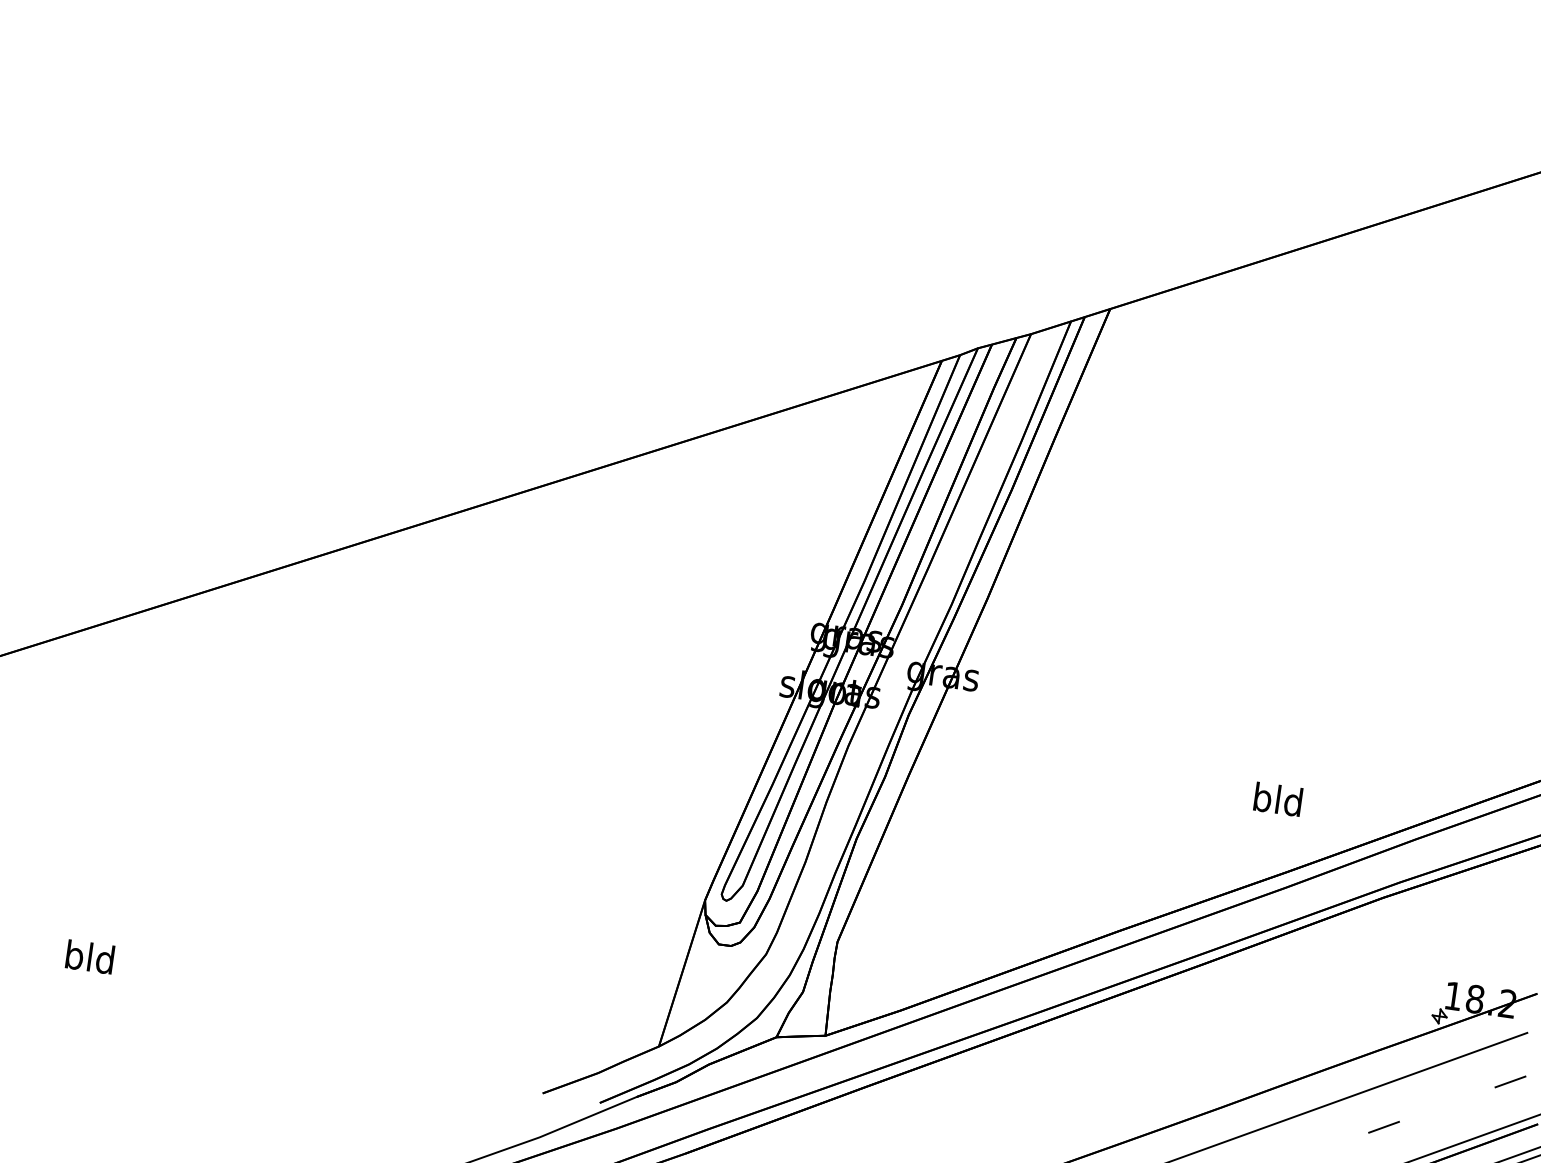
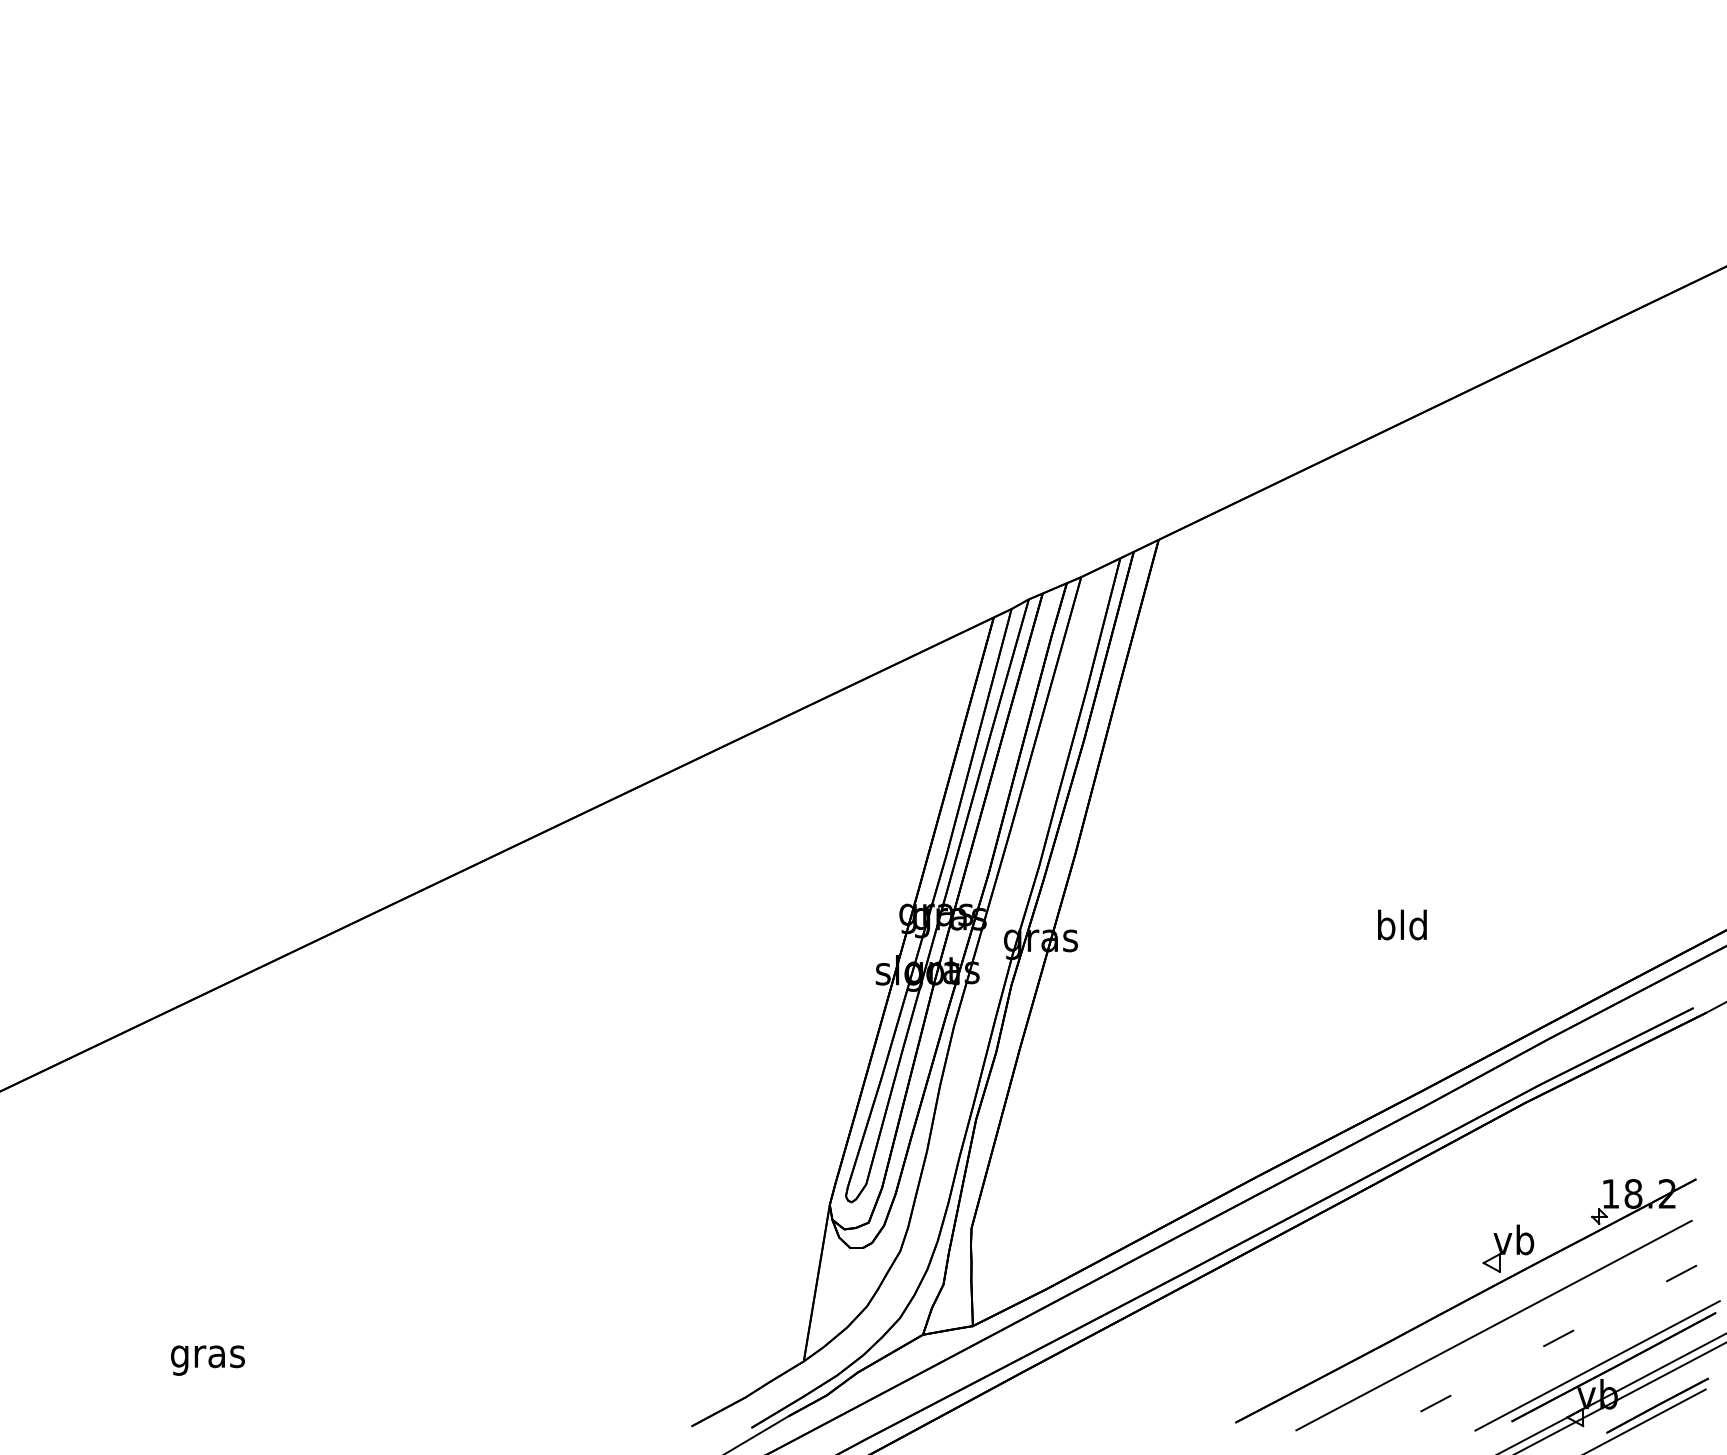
text: (1278, 799) -> (1402, 924), moved
text: (89, 960) -> (207, 1356), bld -> gras
part: (1348, 1034) -> (1508, 1248), added

